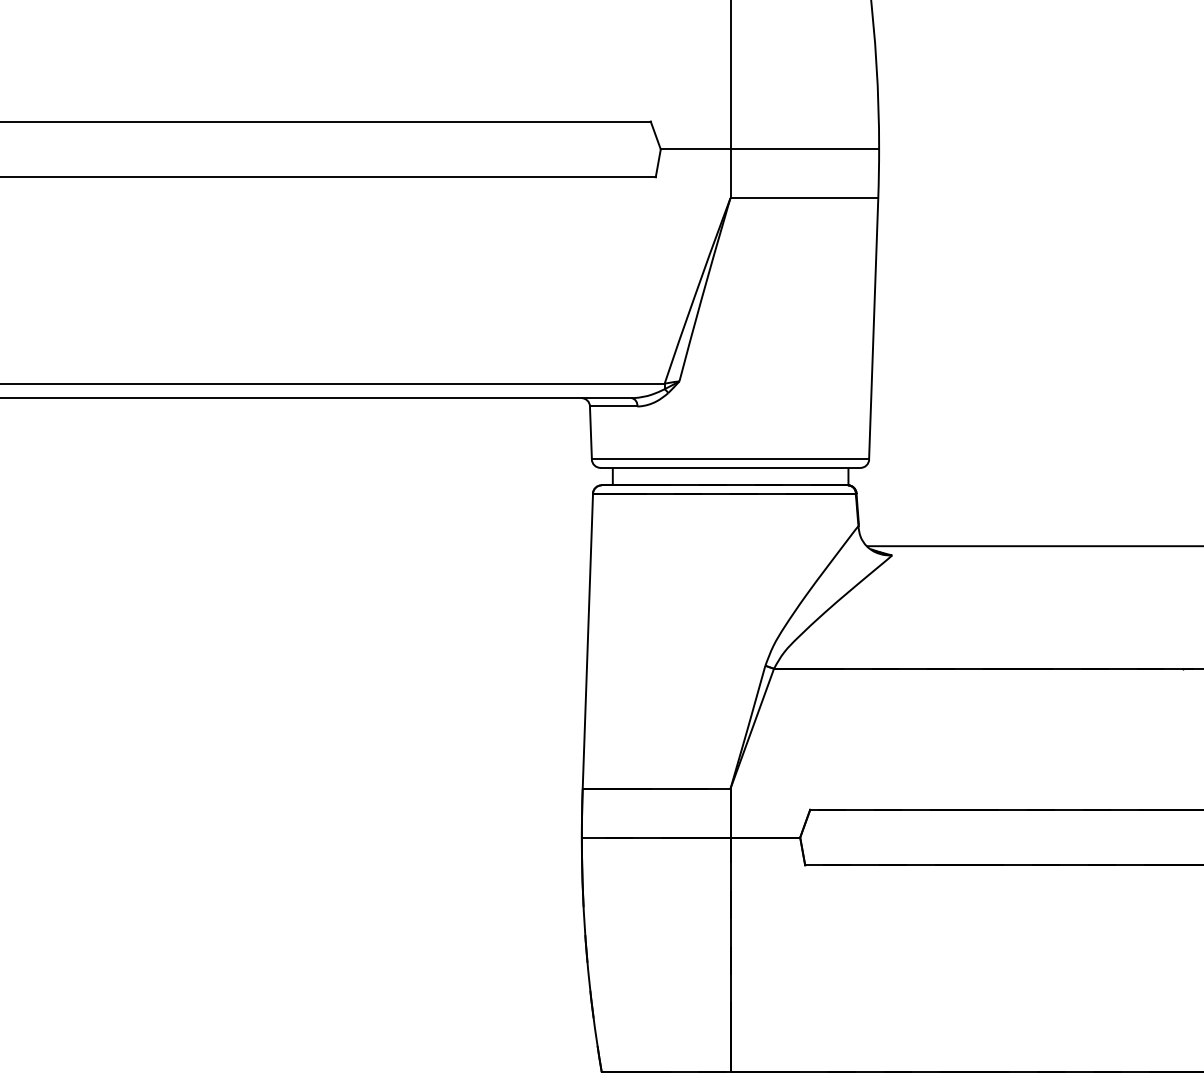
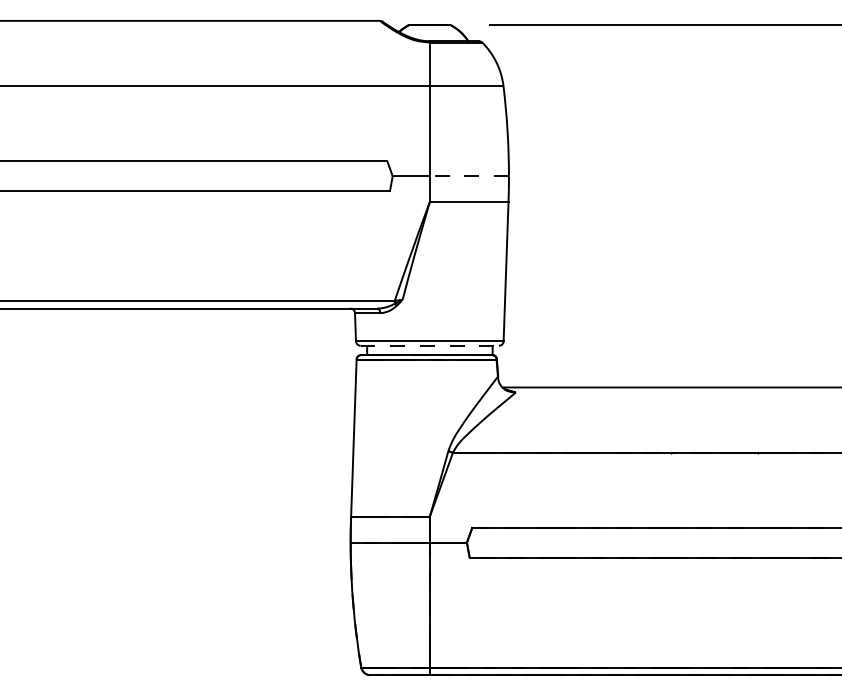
line: (805, 149) -> (469, 176), solid -> dashed
line: (731, 467) -> (430, 345), solid -> dashed

